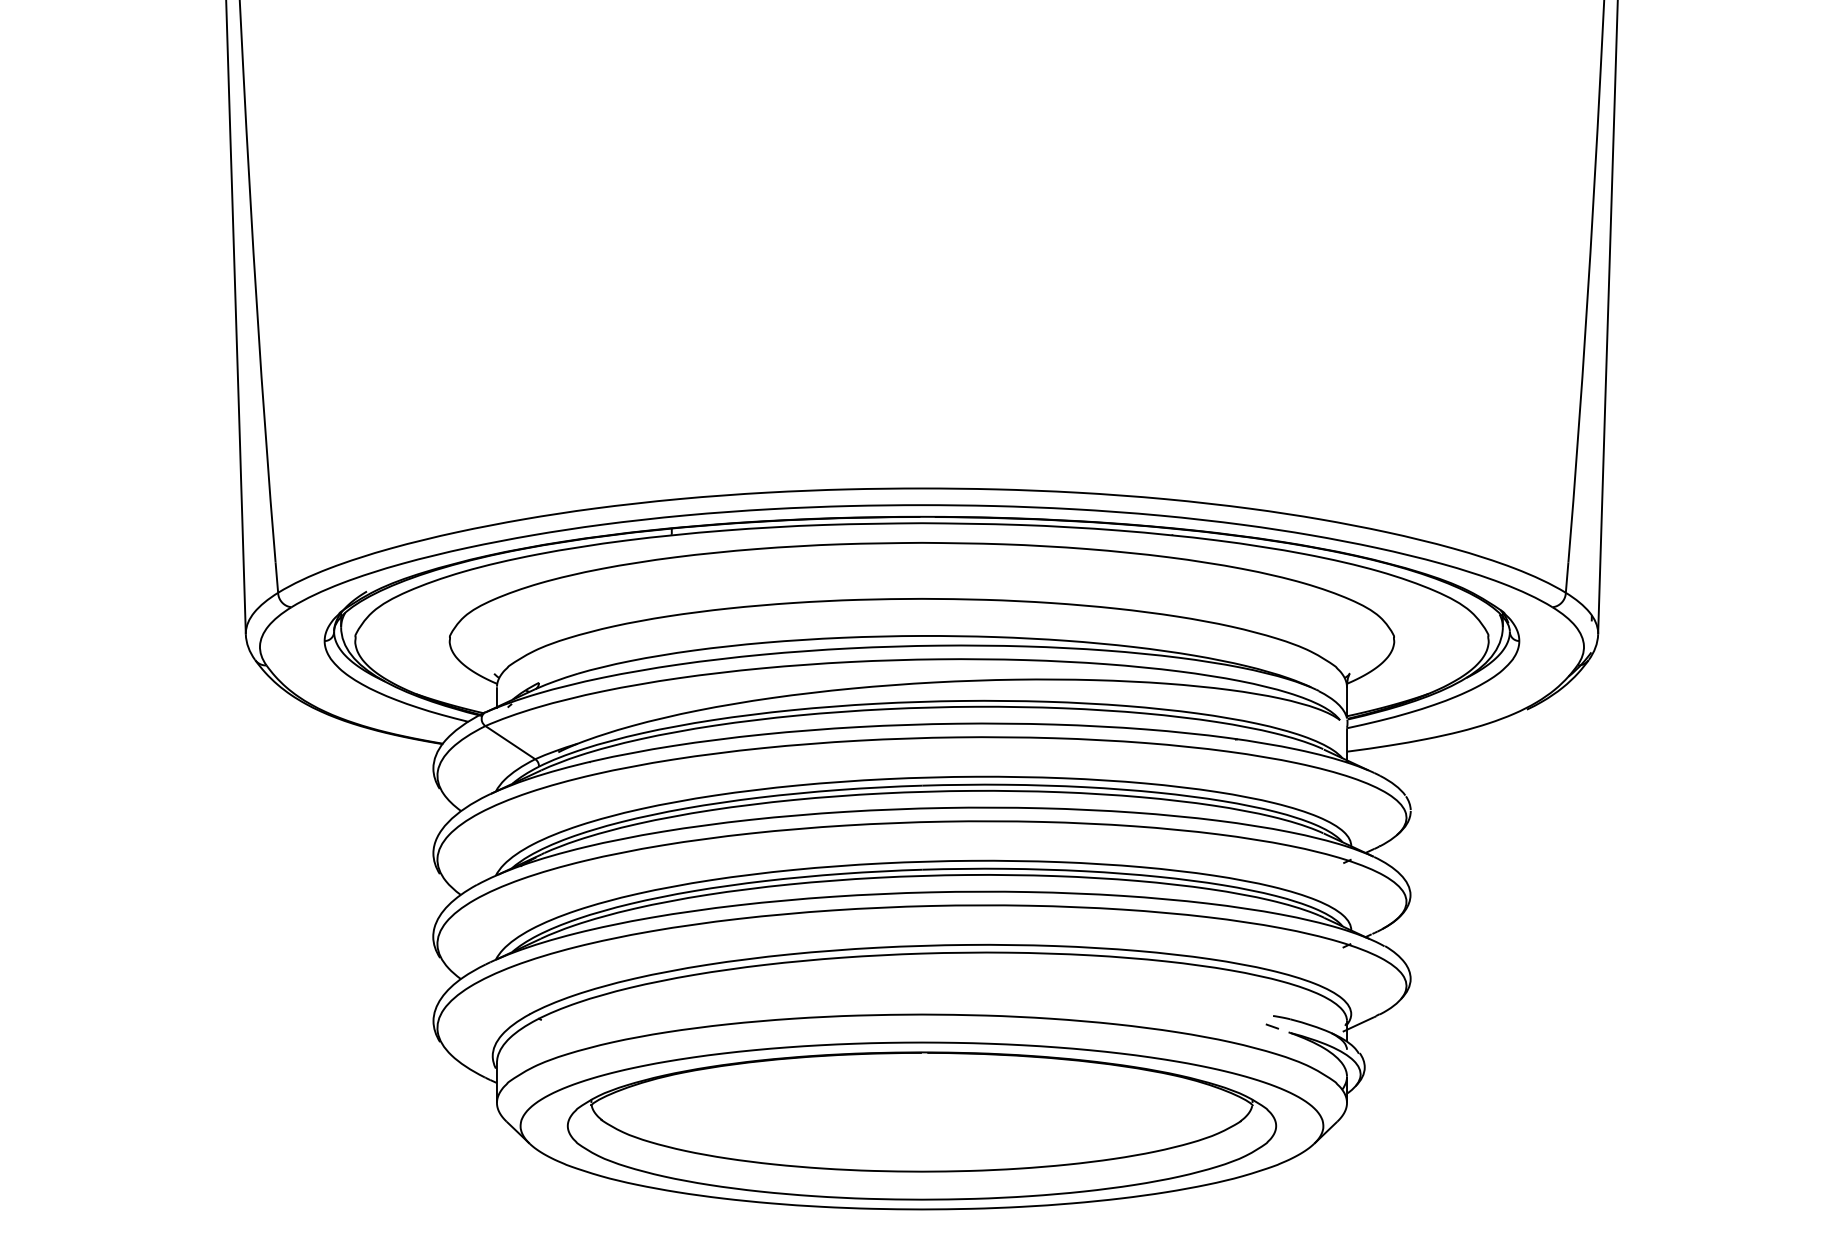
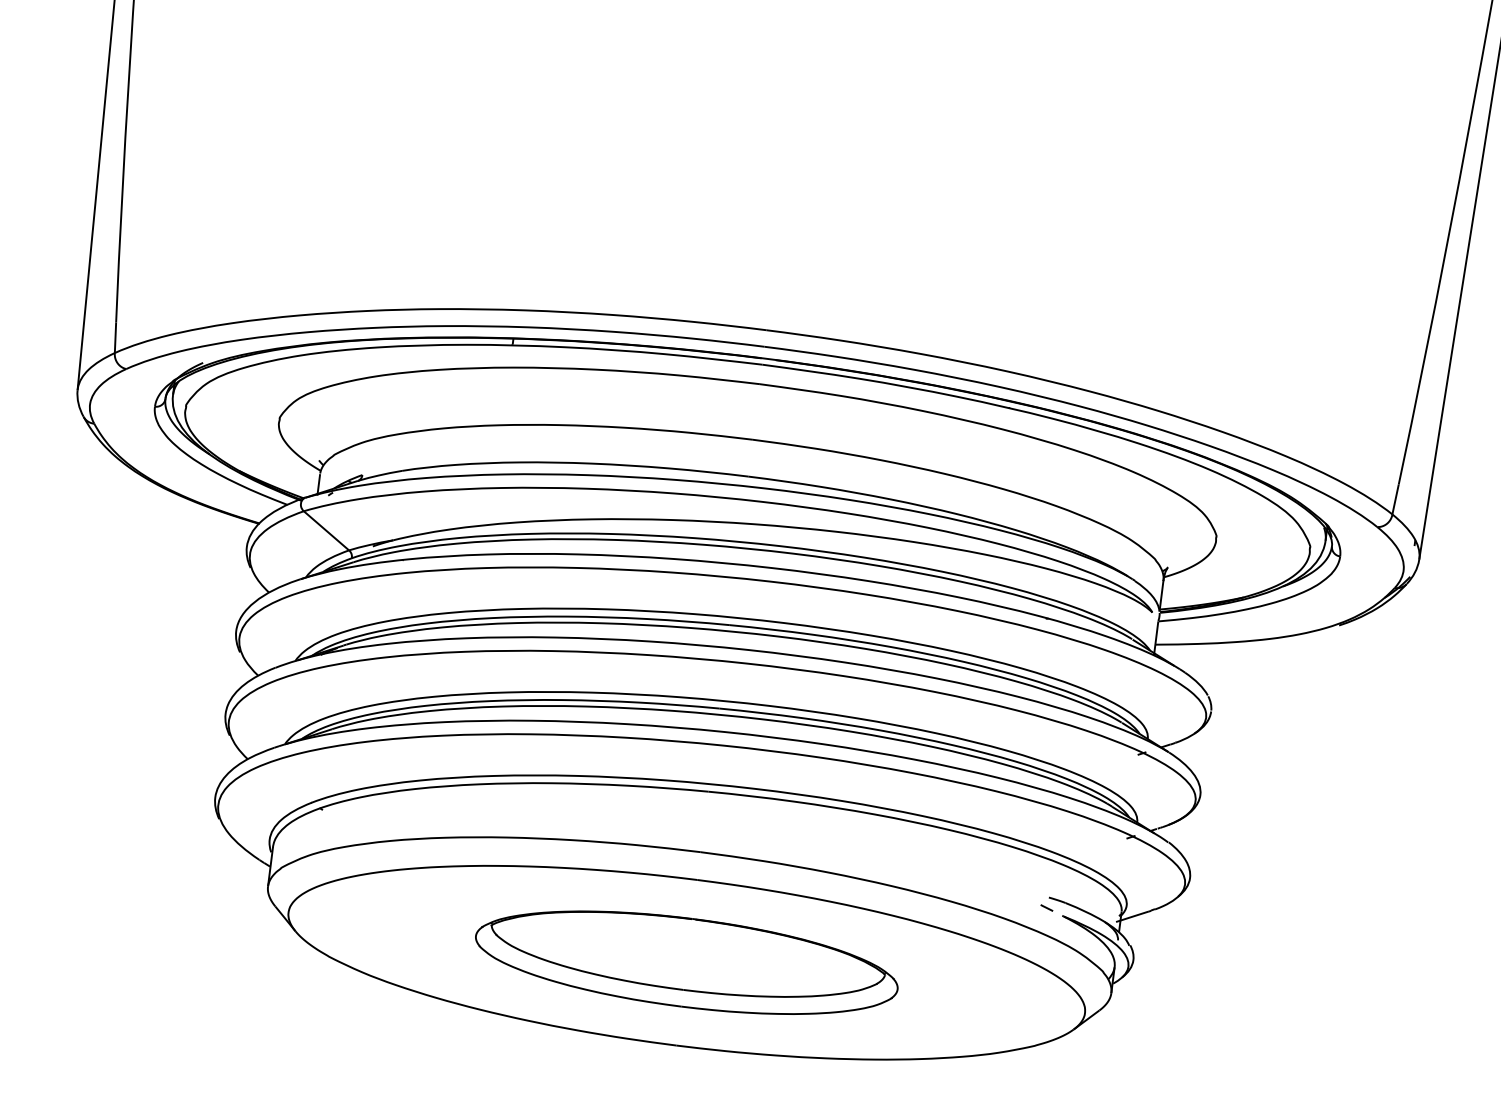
part: (921, 1125) -> (686, 962), size x0.6

